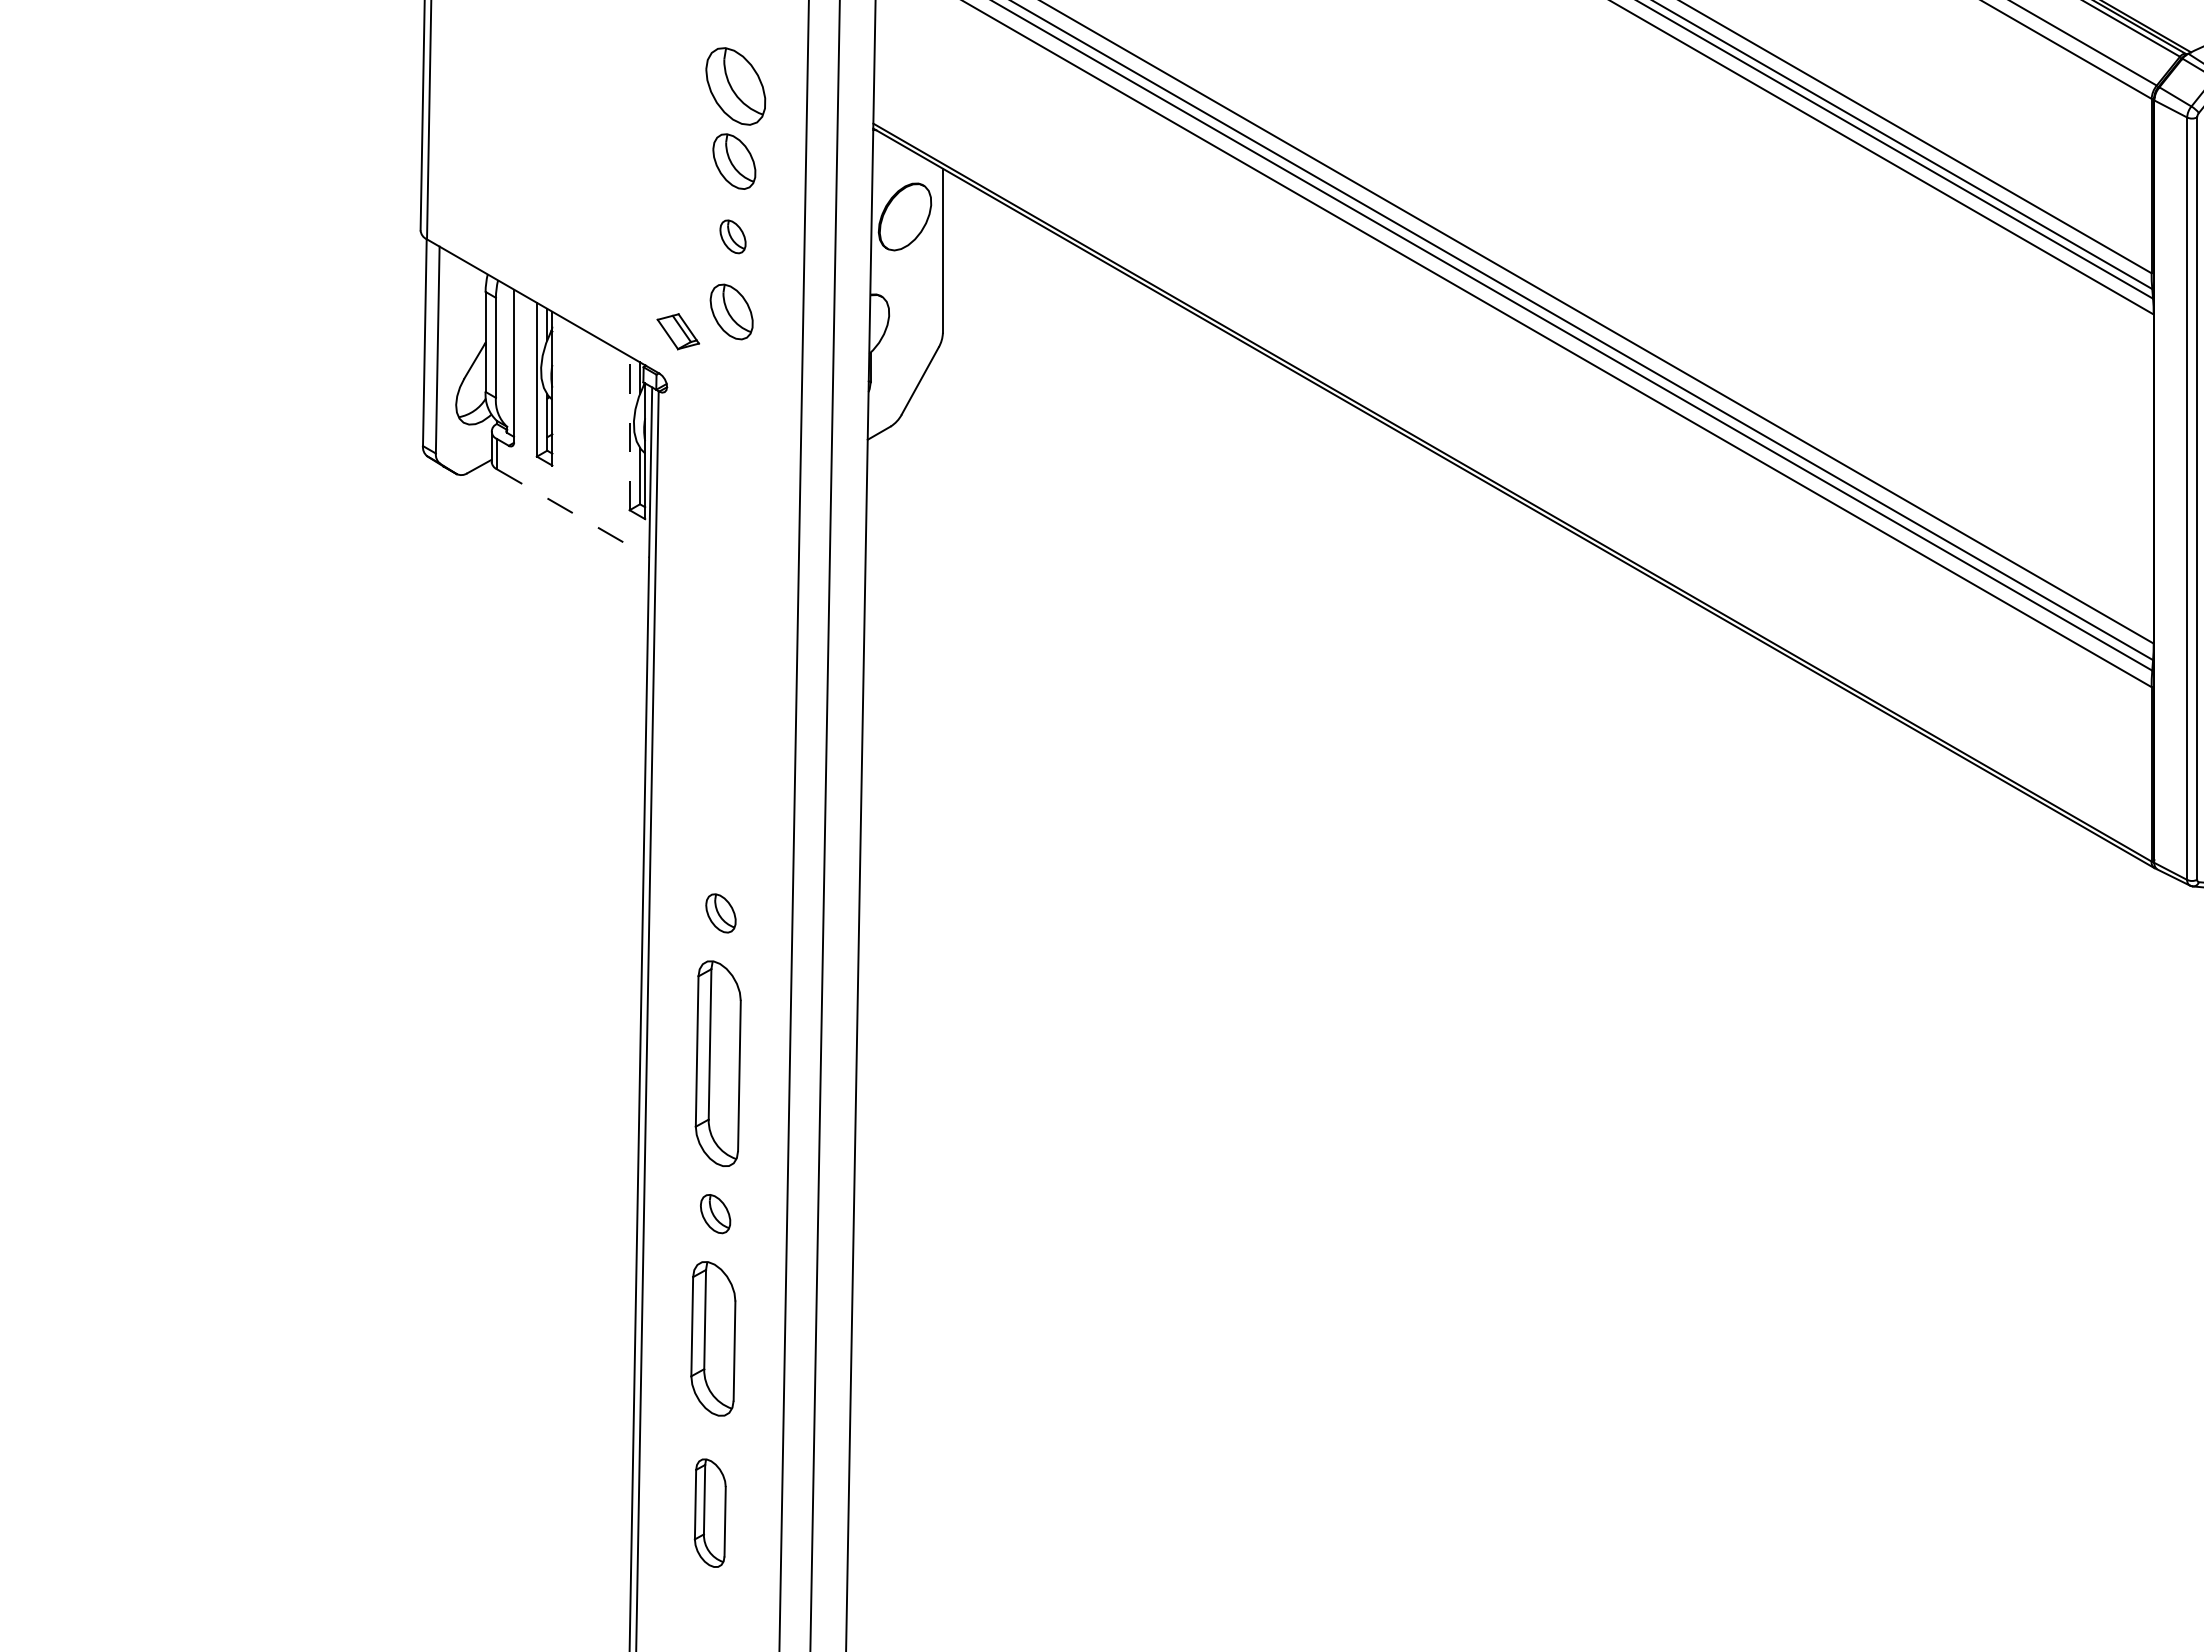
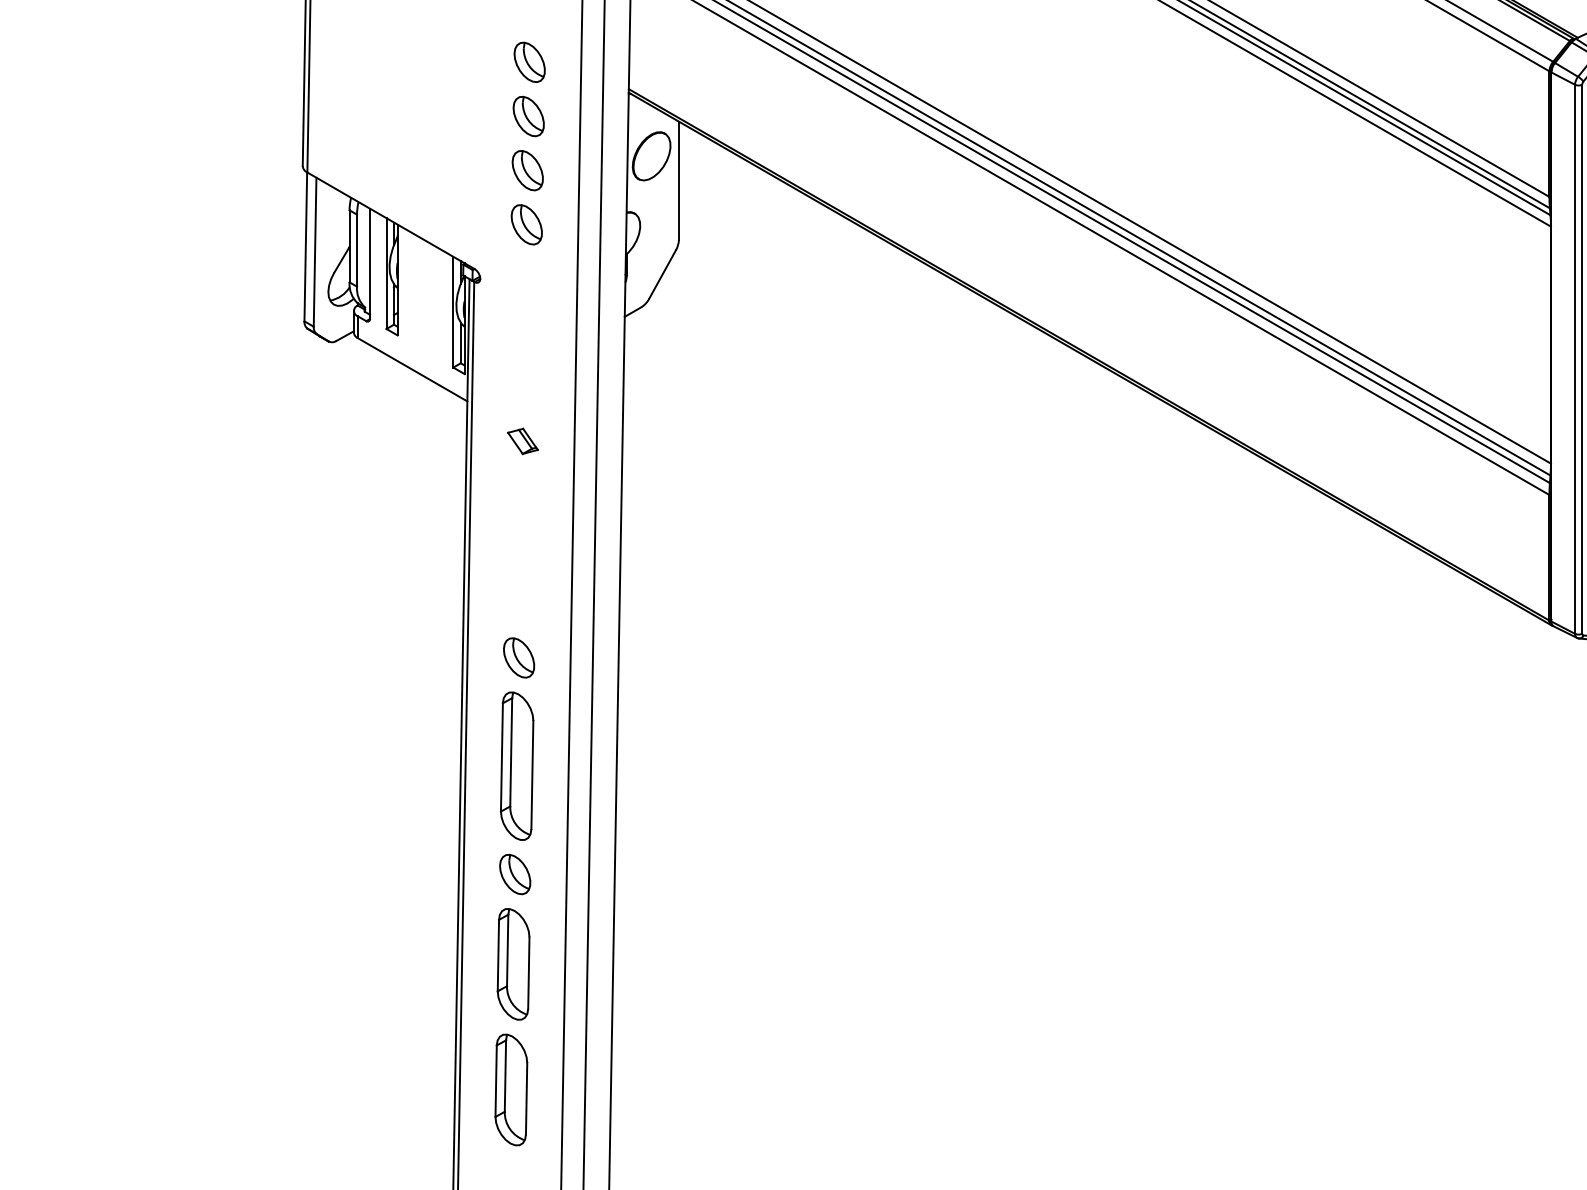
part: (735, 86) -> (529, 62), size x0.71
part: (732, 236) -> (527, 170), size x1.67
part: (678, 331) -> (523, 441), moved
line: (629, 433) -> (453, 312), dashed -> solid
line: (573, 513) -> (412, 369), dashed -> solid
part: (720, 913) -> (518, 658), size x1.43
part: (715, 1213) -> (515, 874), size x1.43
part: (710, 1512) -> (511, 1089), size x1.43

